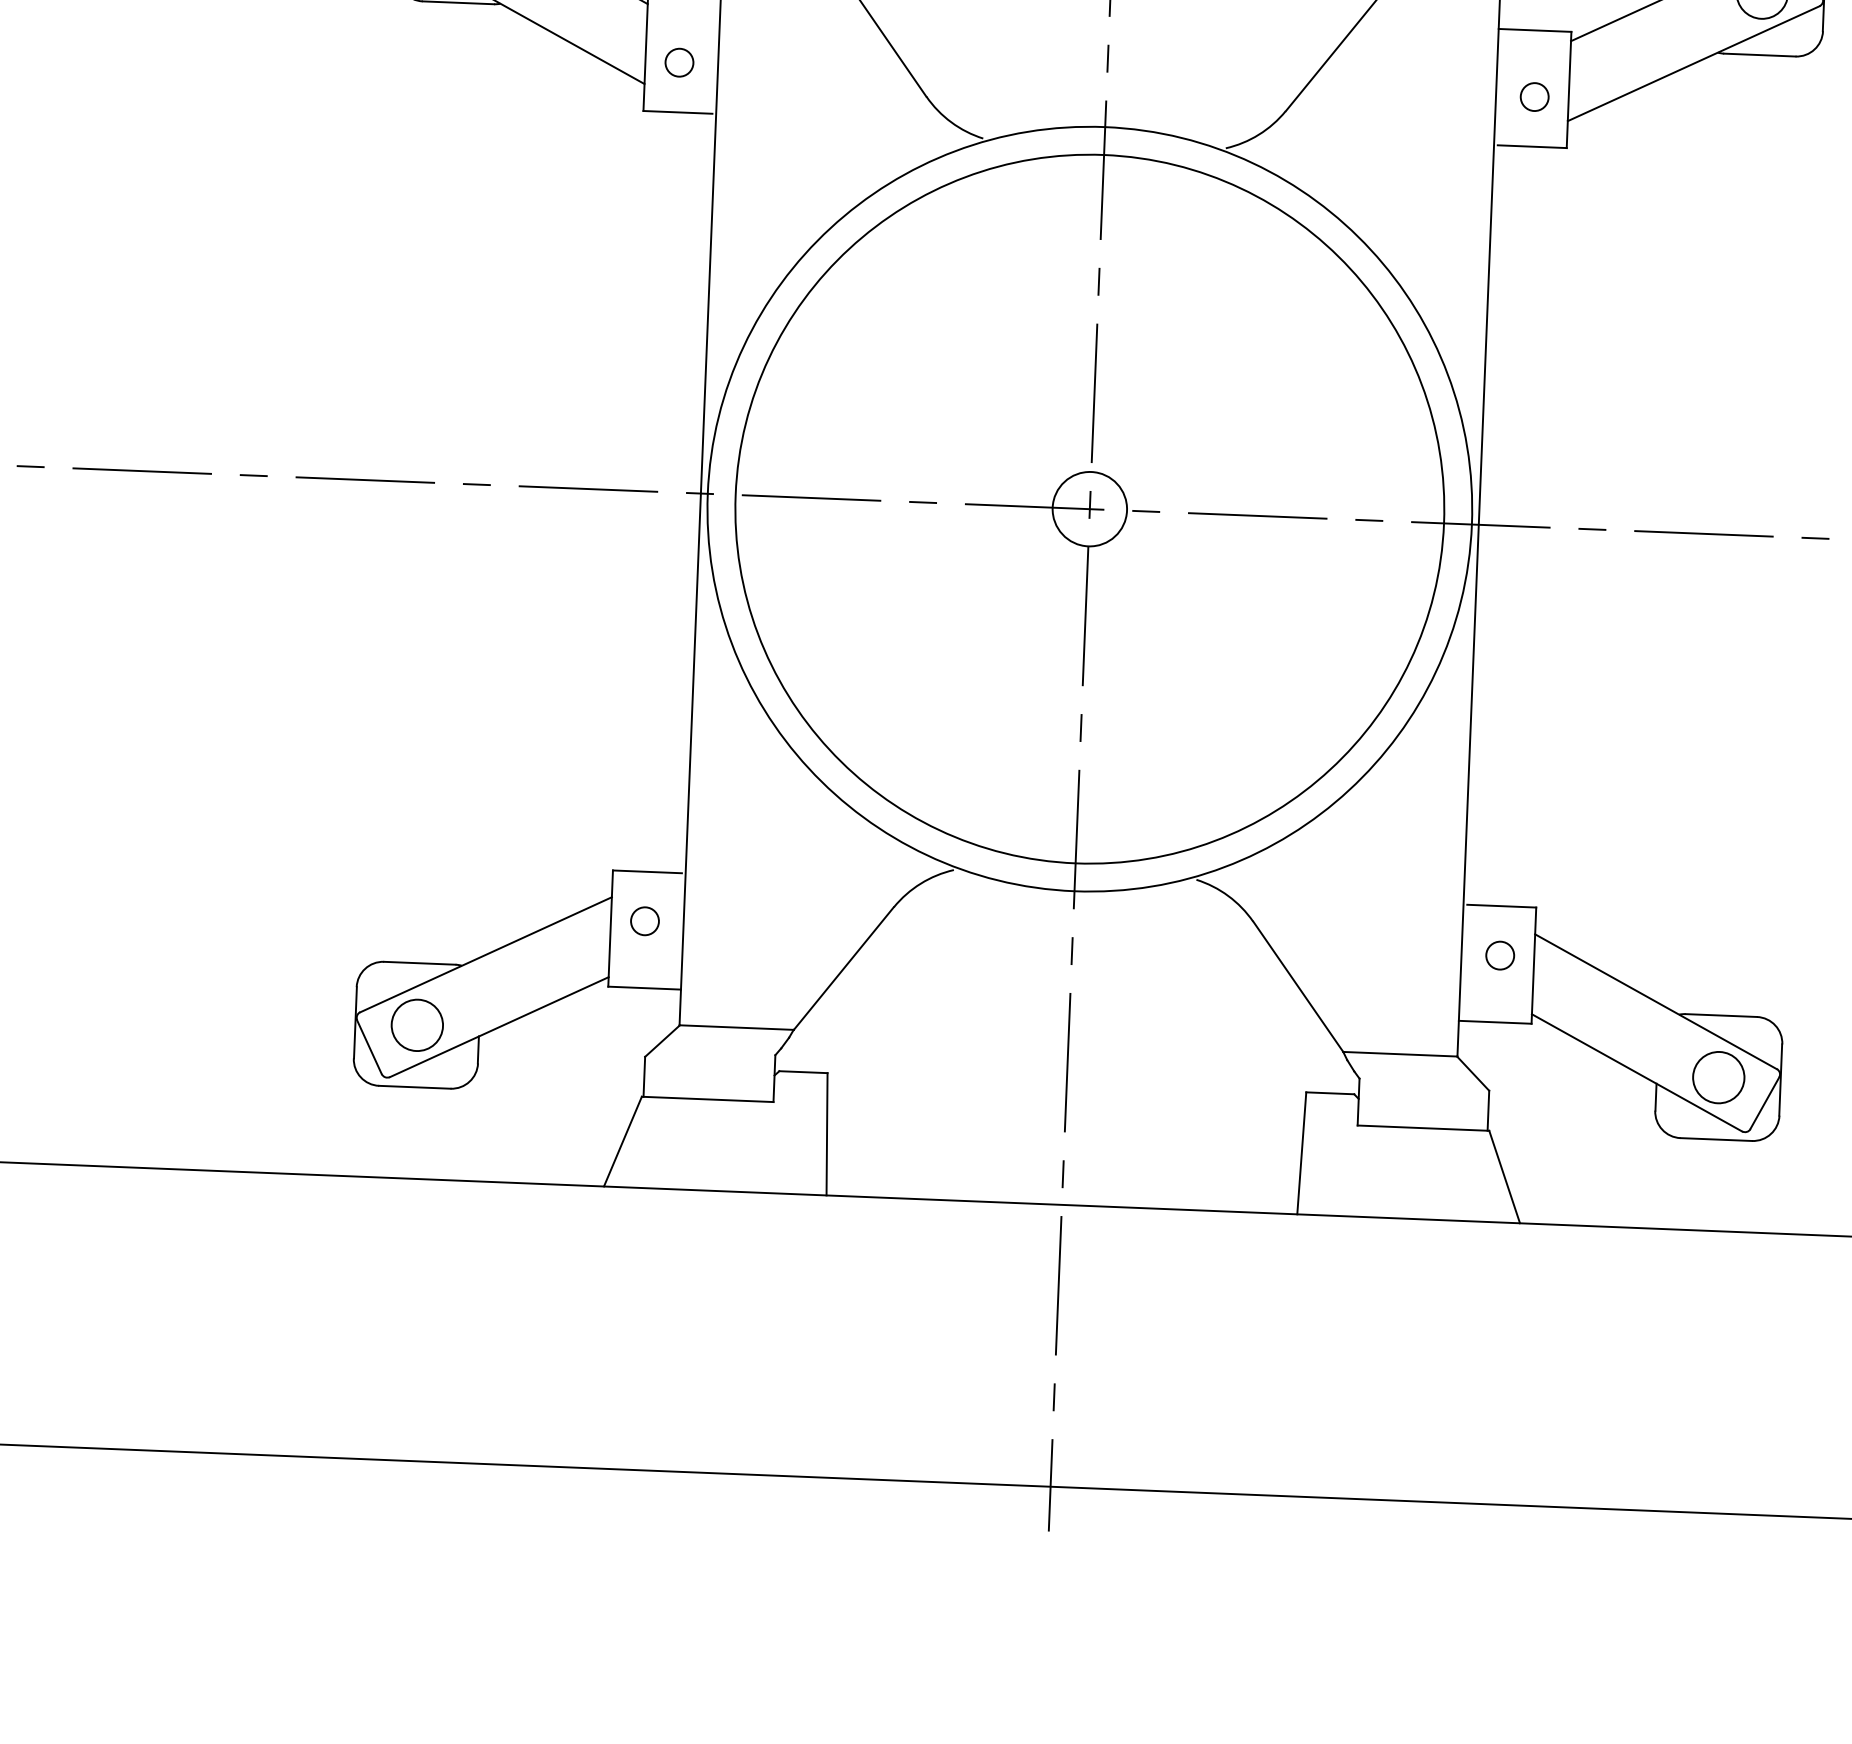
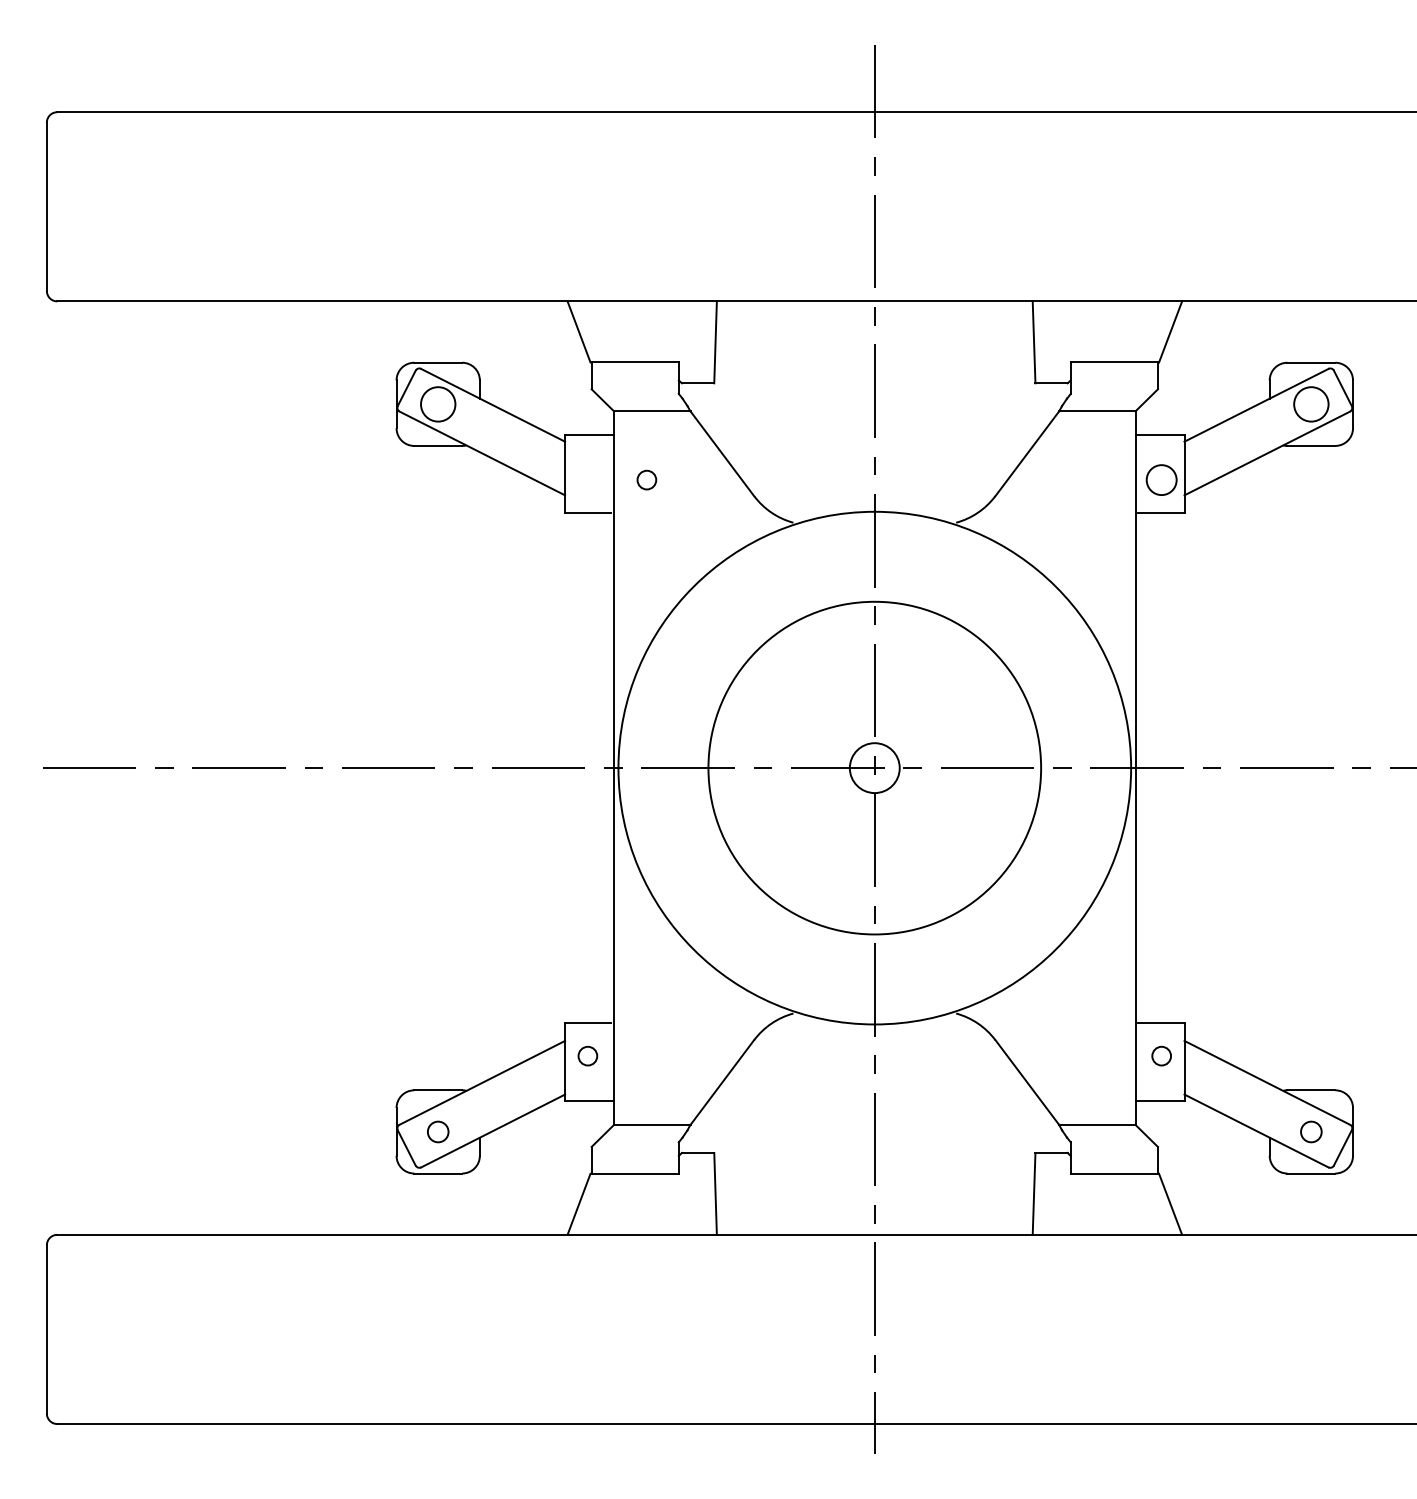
circle: (678, 61) -> (646, 479), moved
circle: (1534, 96) -> (1161, 479), size x1.6
circle: (1089, 508) -> (874, 767), size x0.7
circle: (417, 1024) -> (438, 1131), size x0.6
circle: (1719, 1076) -> (1311, 1131), size x0.6

